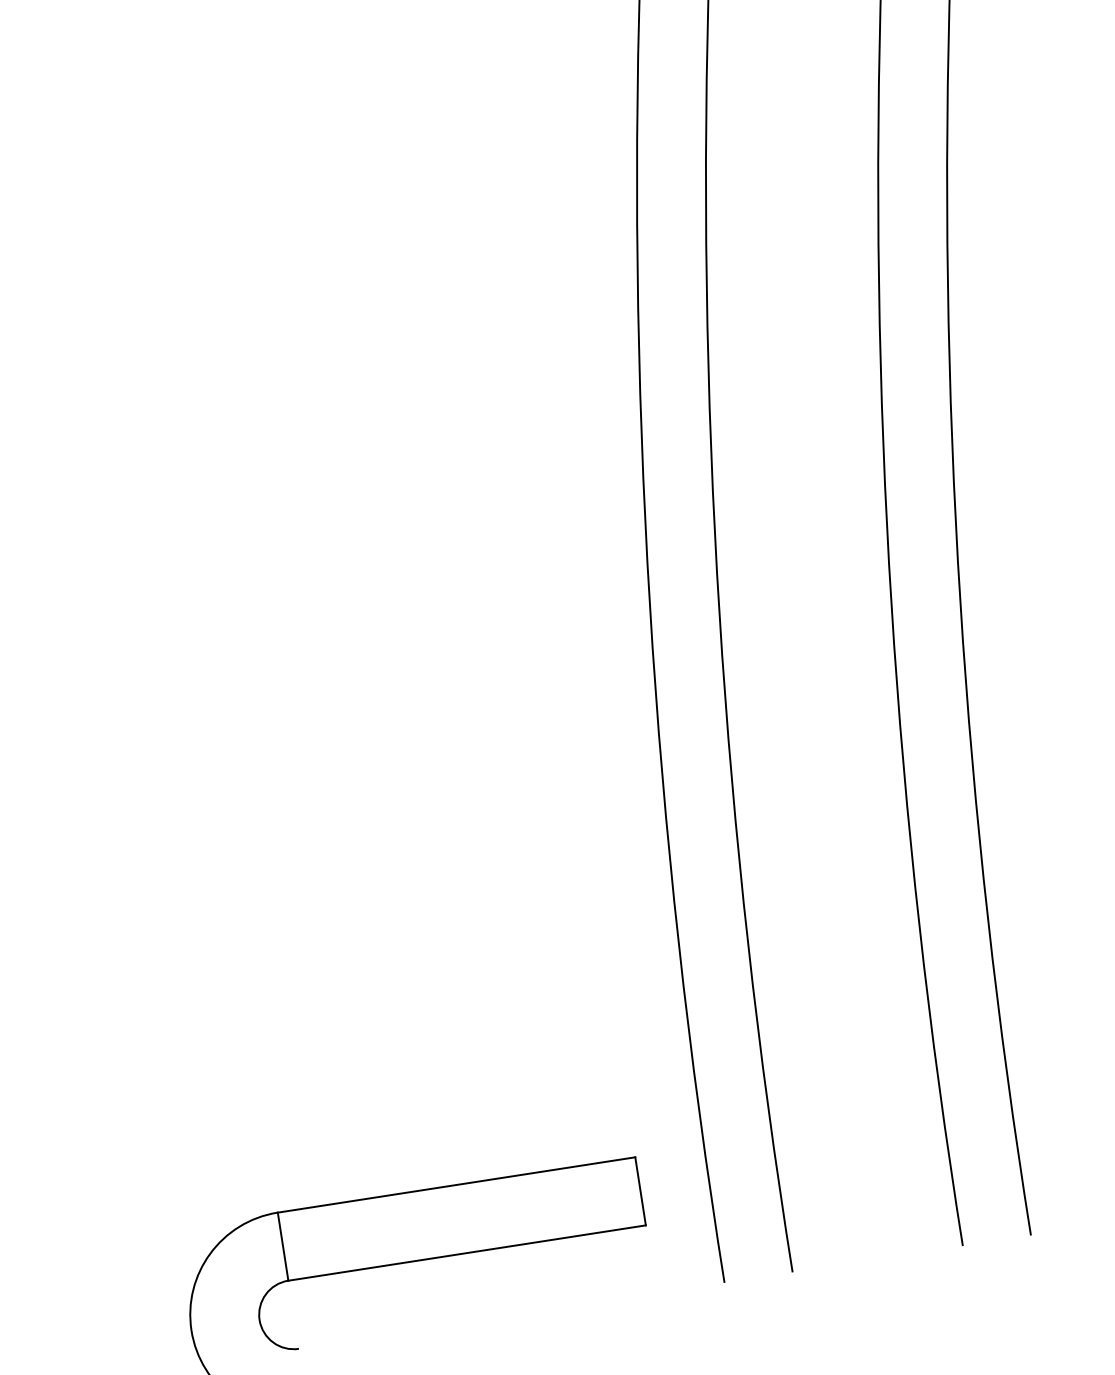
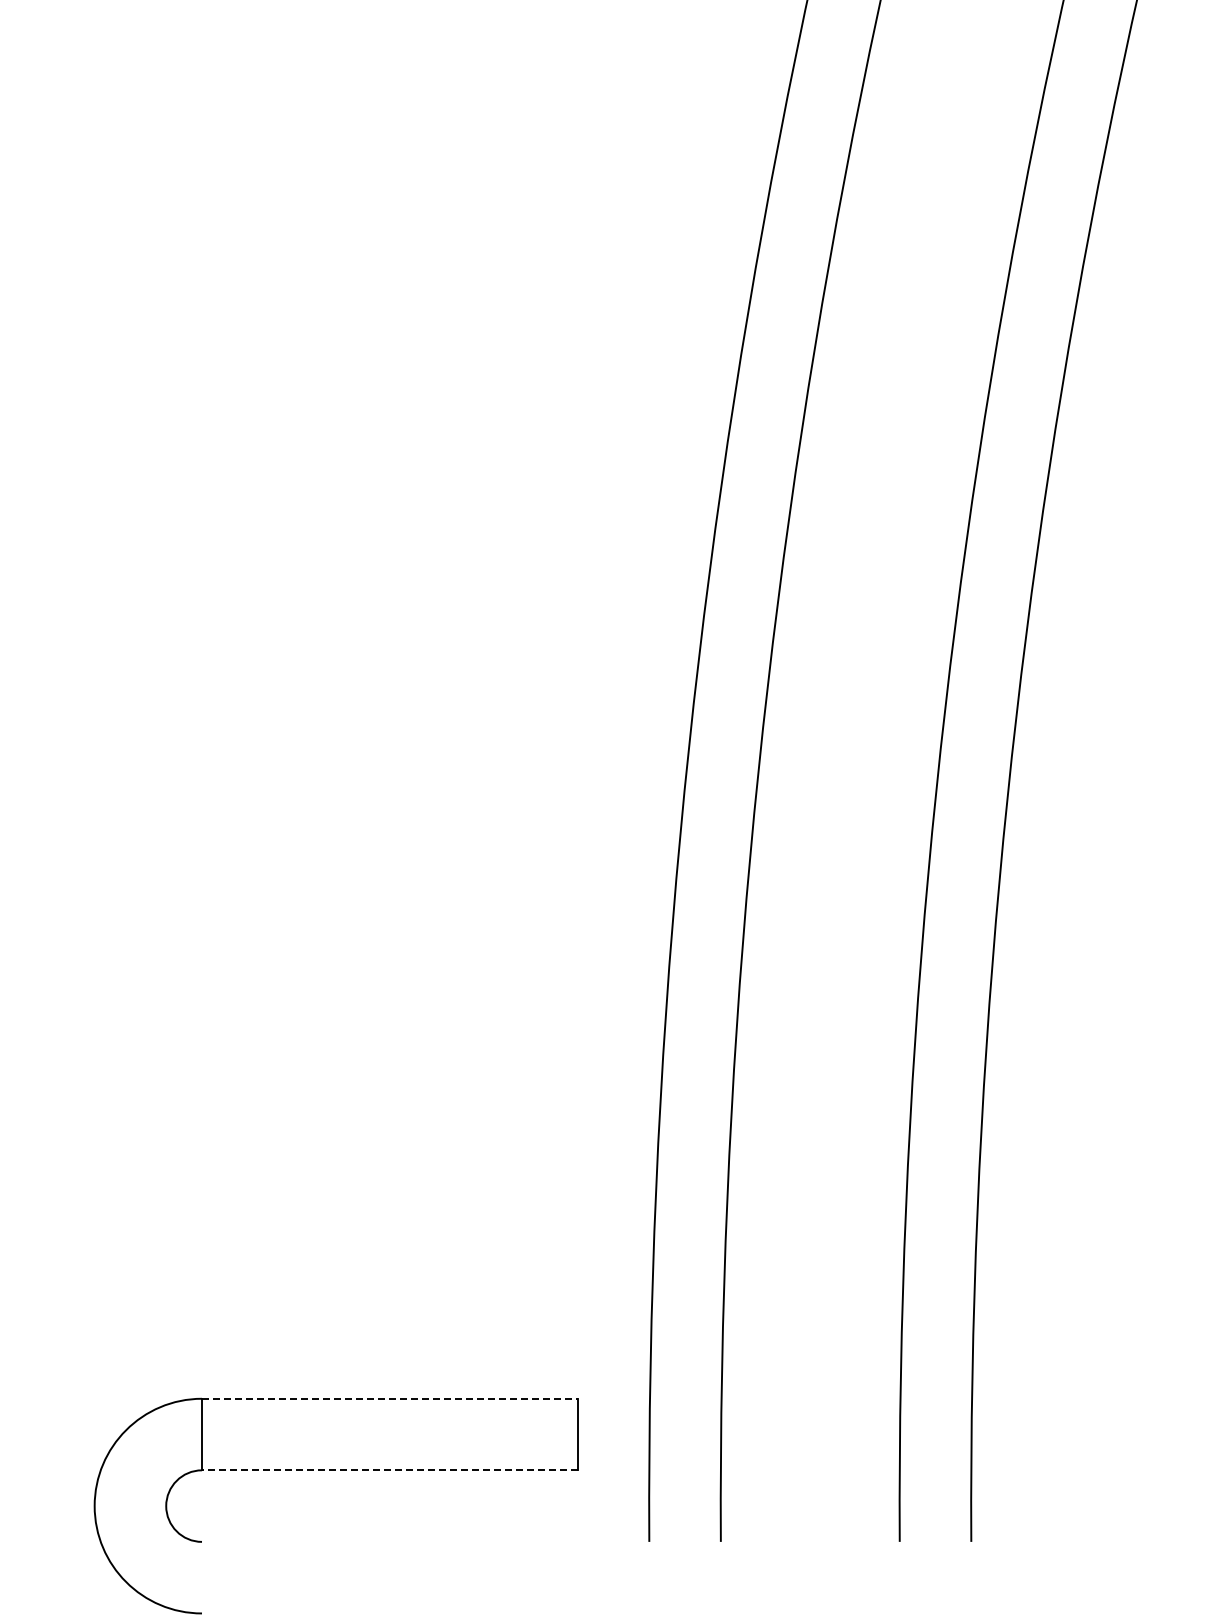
line: (456, 1184) -> (389, 1398), solid -> dashed
line: (466, 1253) -> (389, 1470), solid -> dashed

